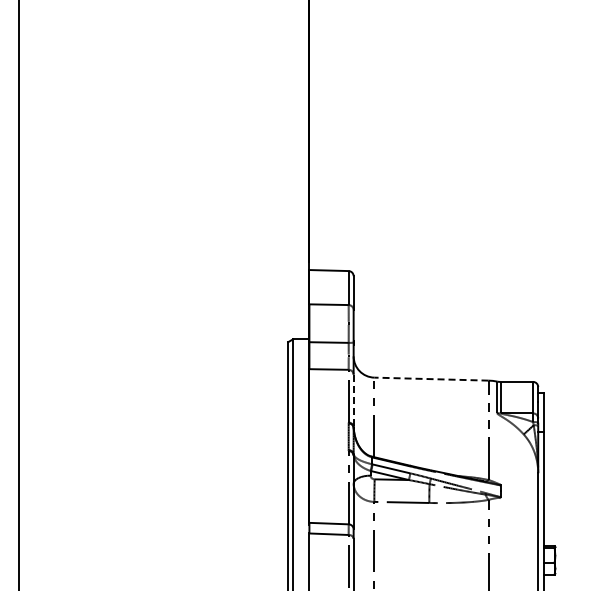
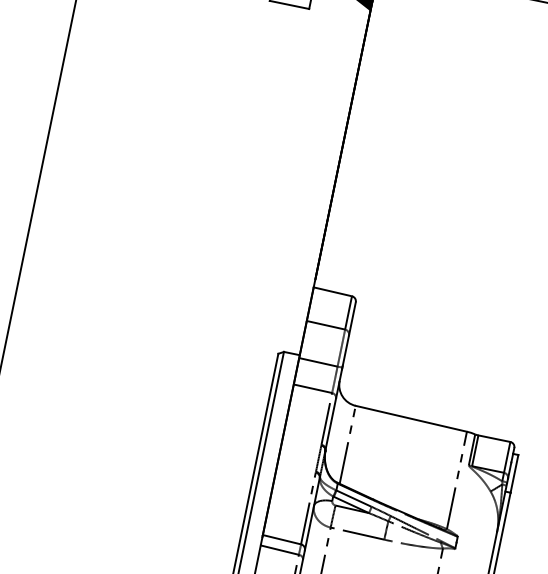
line: (430, 379) -> (410, 418), dashed -> solid
line: (353, 401) -> (330, 425), dashed -> solid

